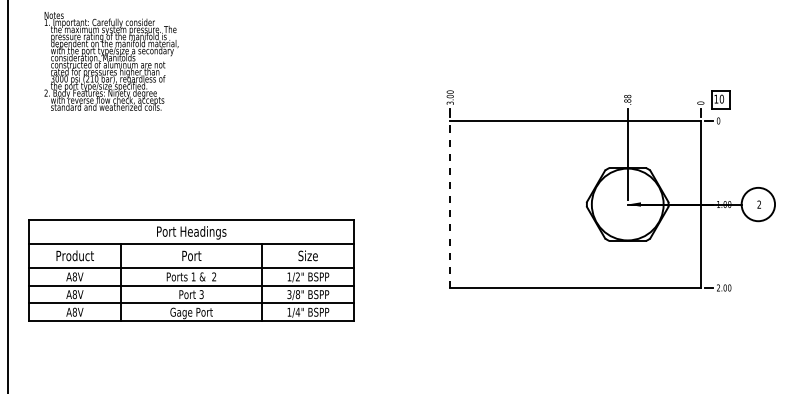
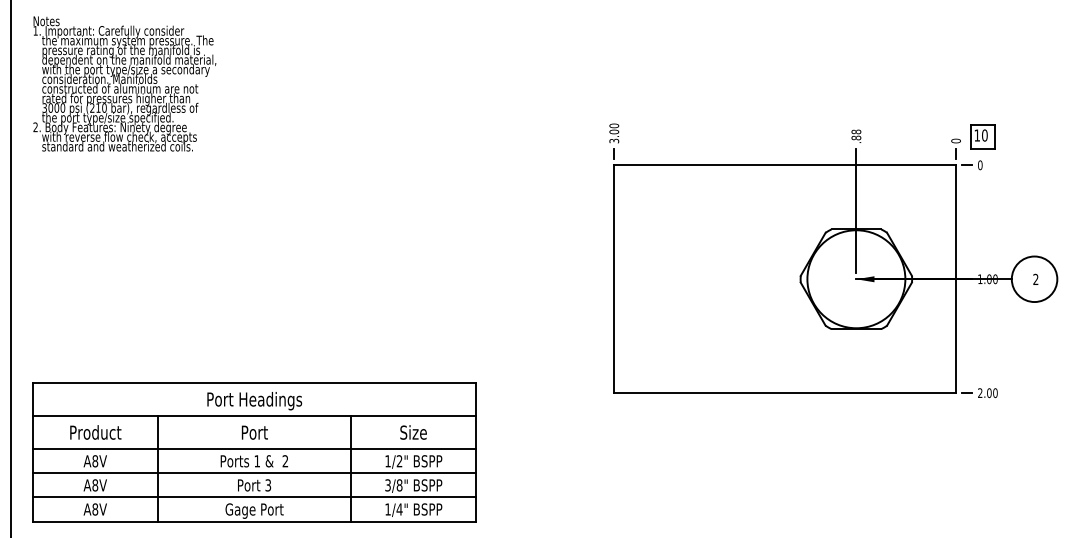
text: (111, 61) -> (124, 84), moved
line: (450, 204) -> (614, 279), dashed -> solid
part: (191, 270) -> (254, 452), moved

